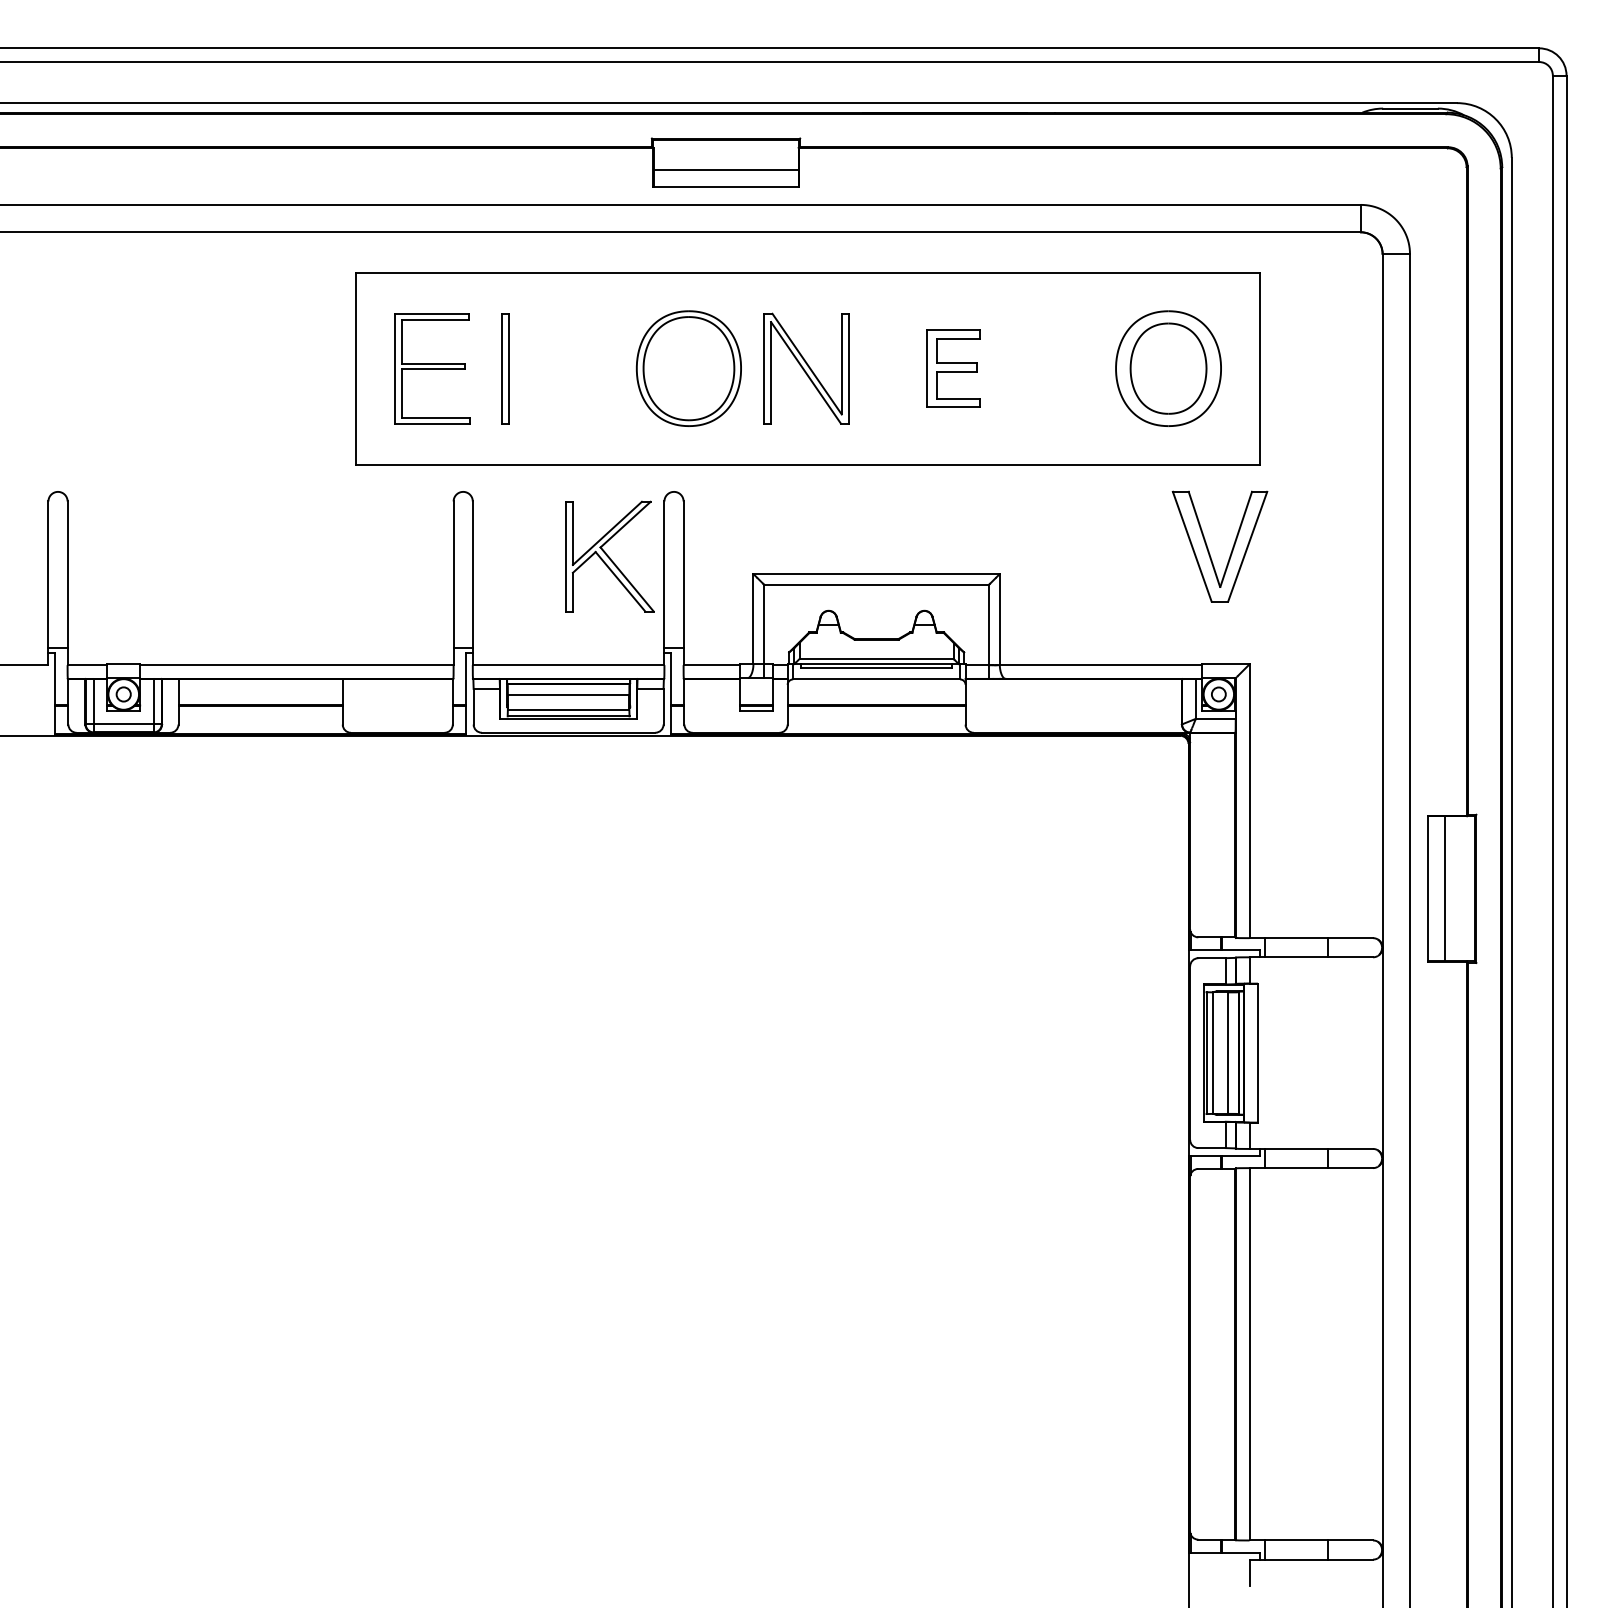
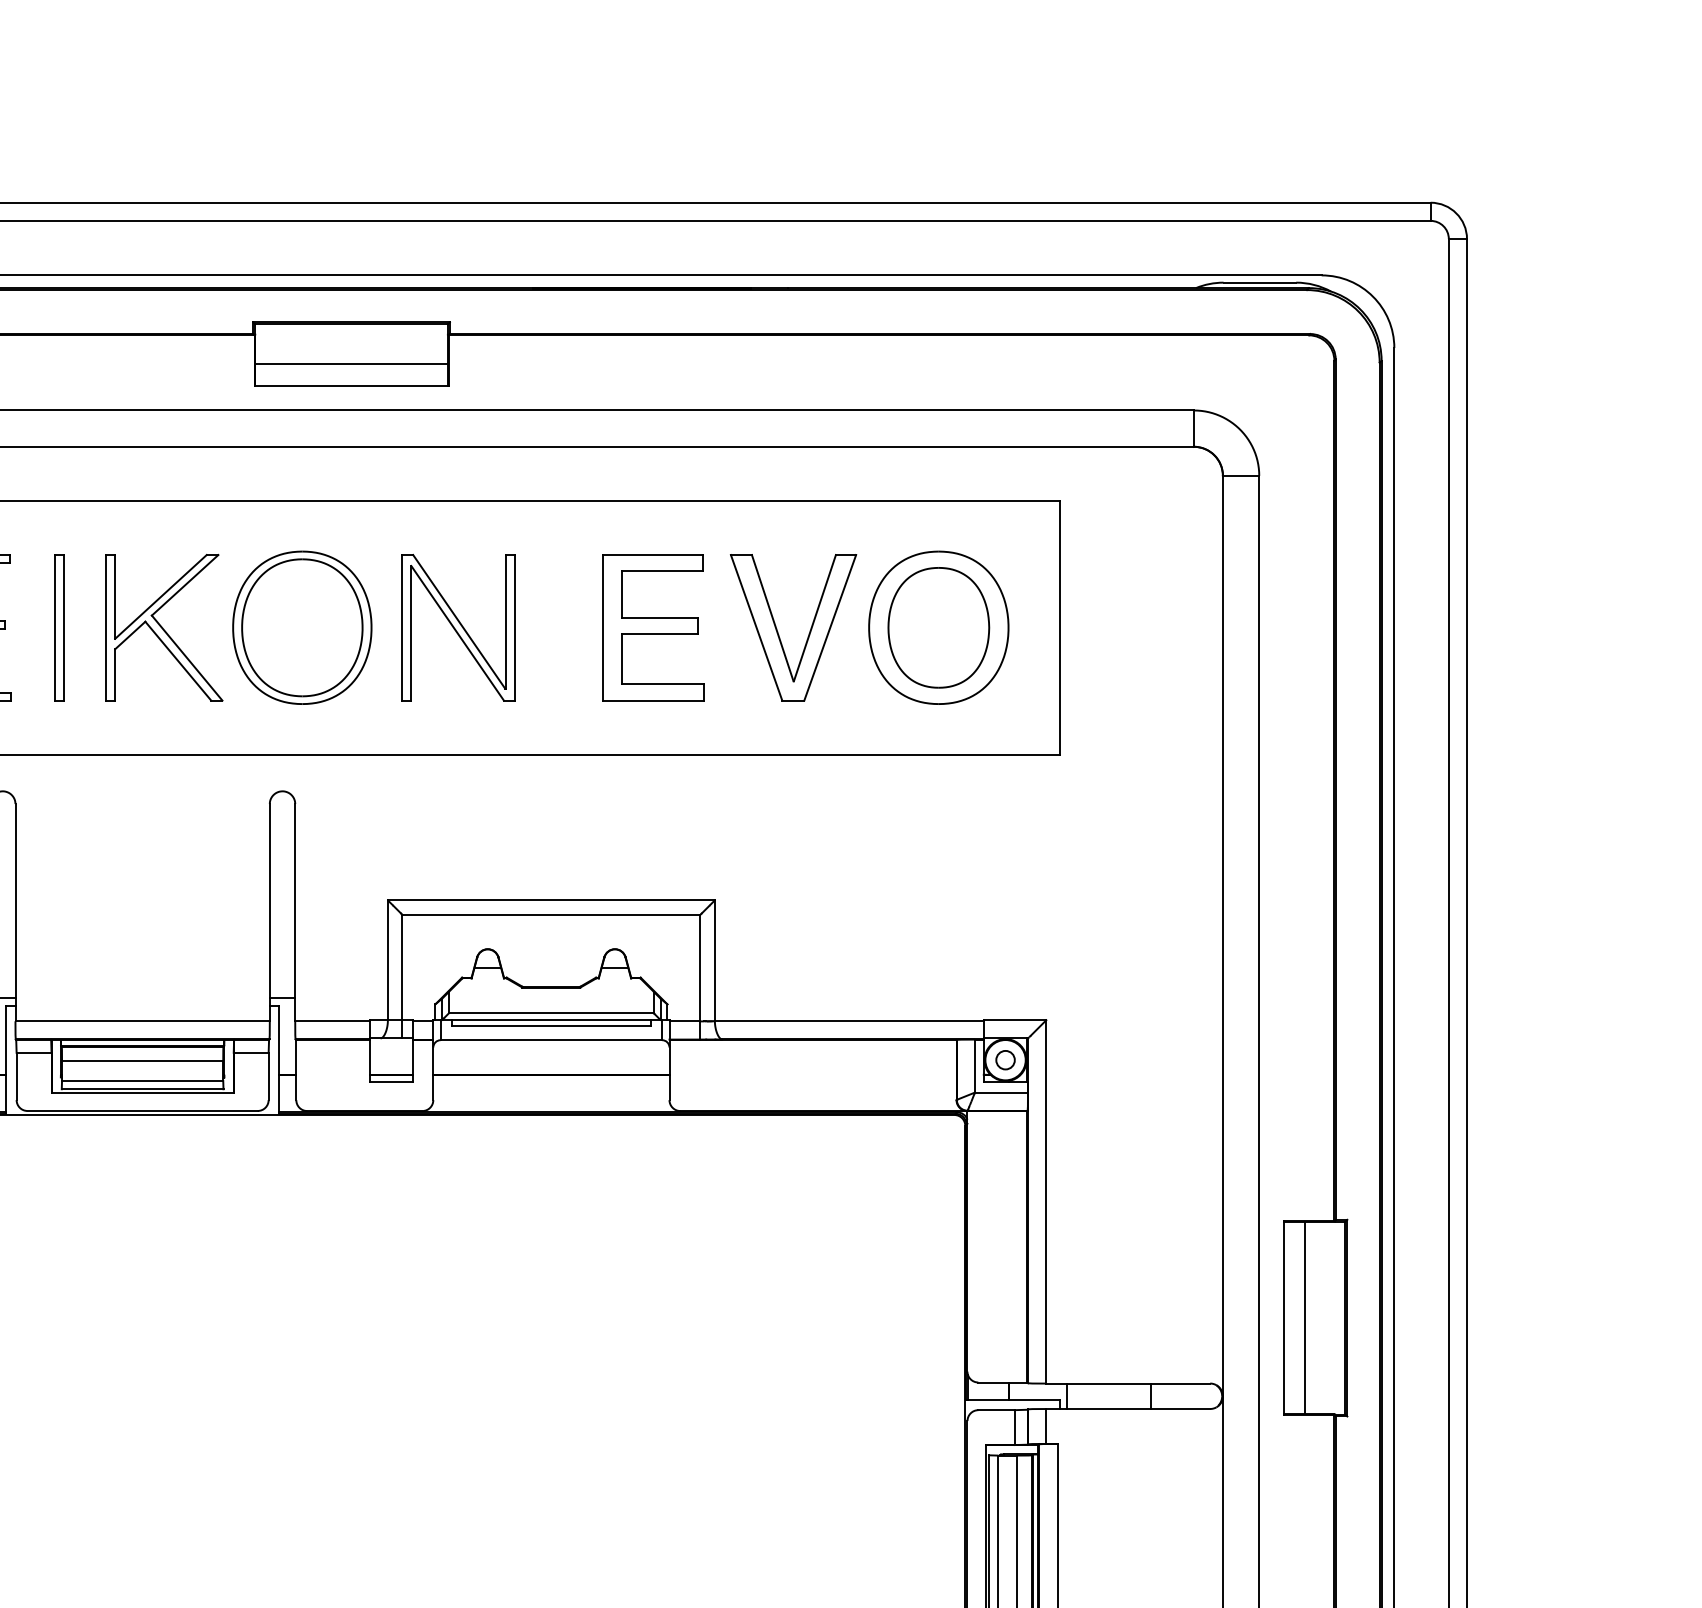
part: (953, 368) -> (653, 627), size x1.43
part: (1208, 548) -> (778, 630), moved
part: (609, 556) -> (163, 627), moved

